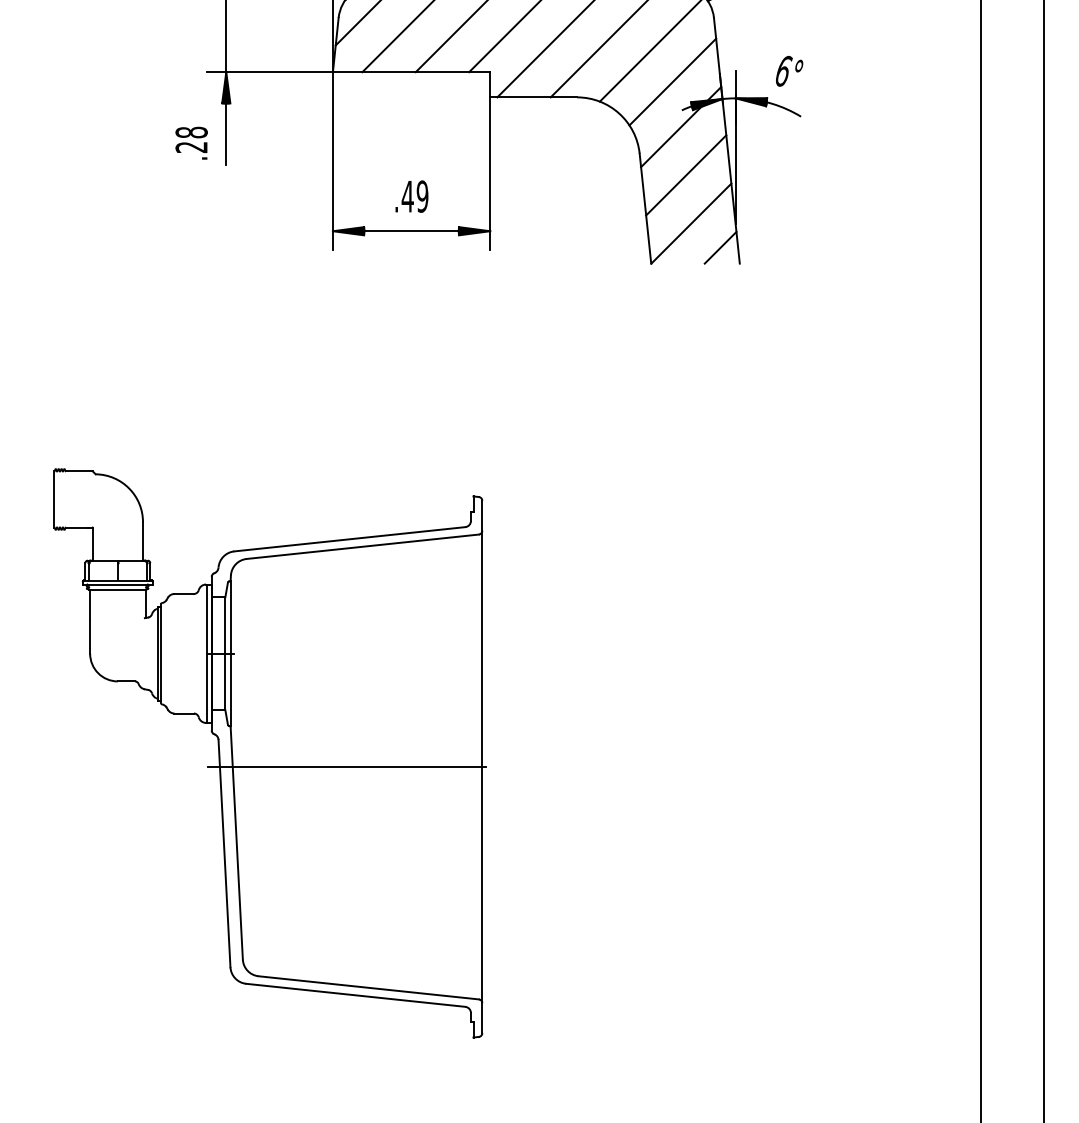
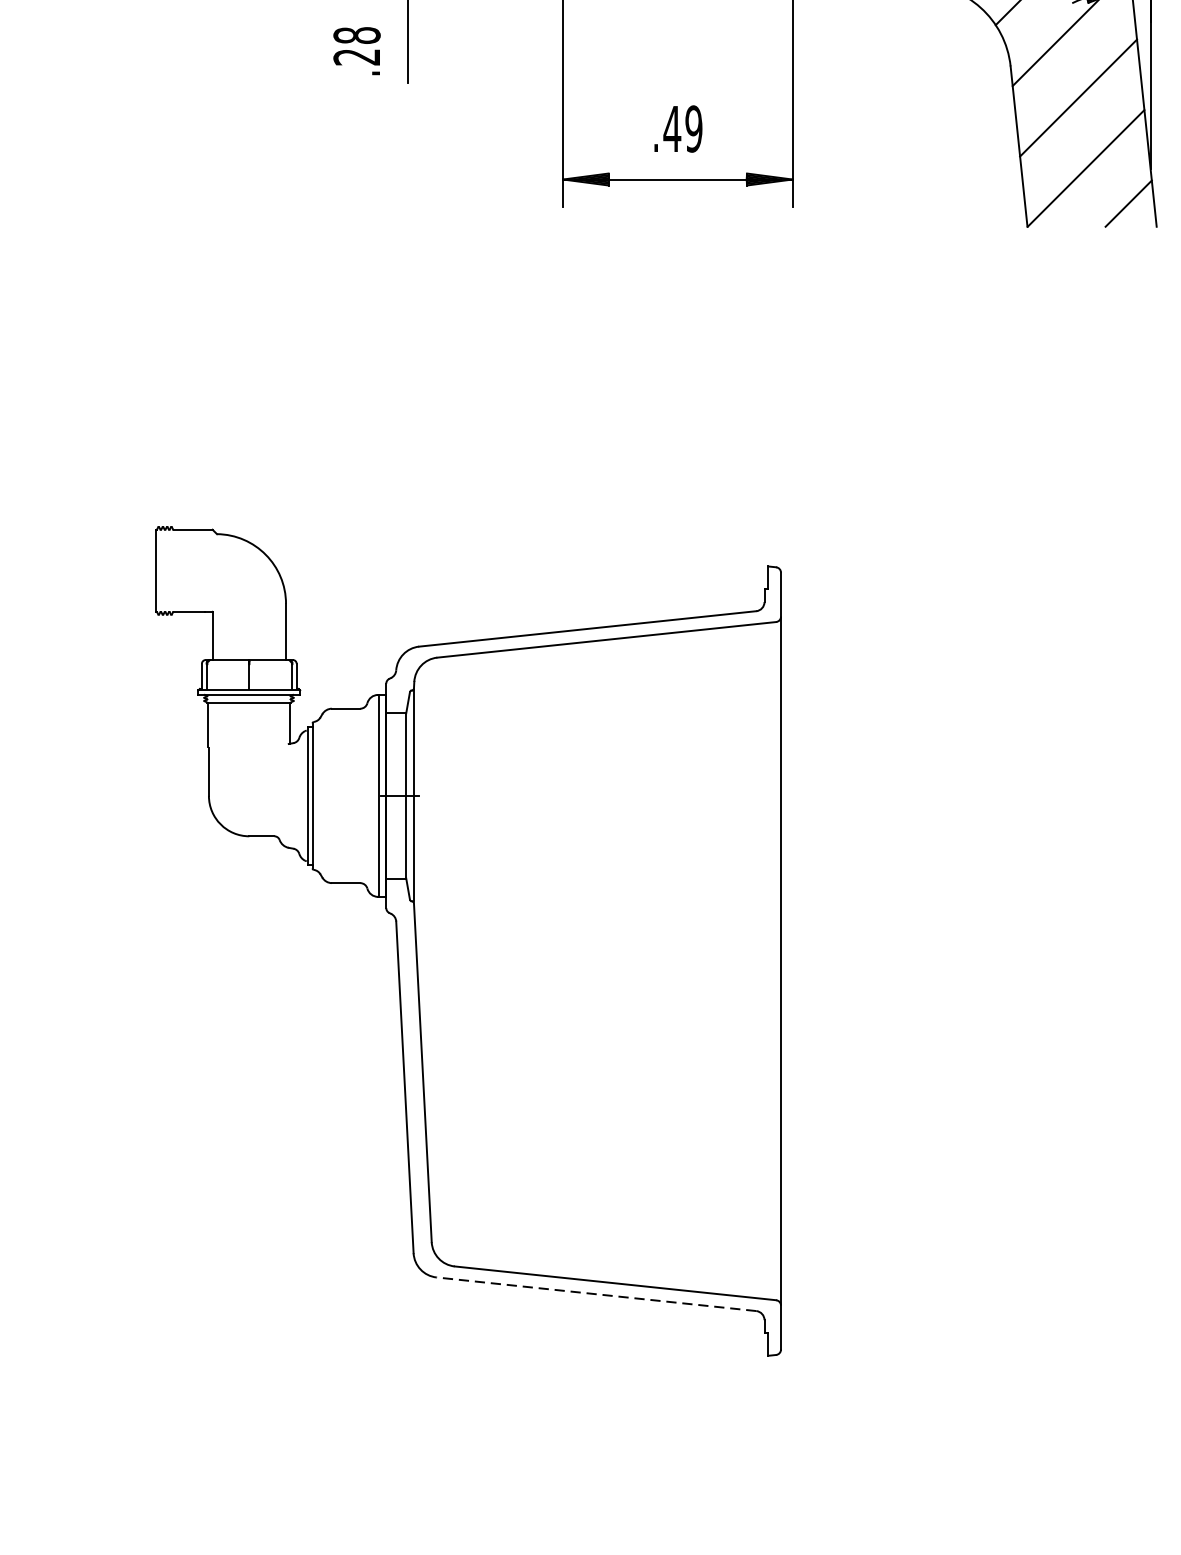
line: (346, 766) -> (582, 960), removed
line: (355, 995) -> (596, 1294), solid -> dashed

